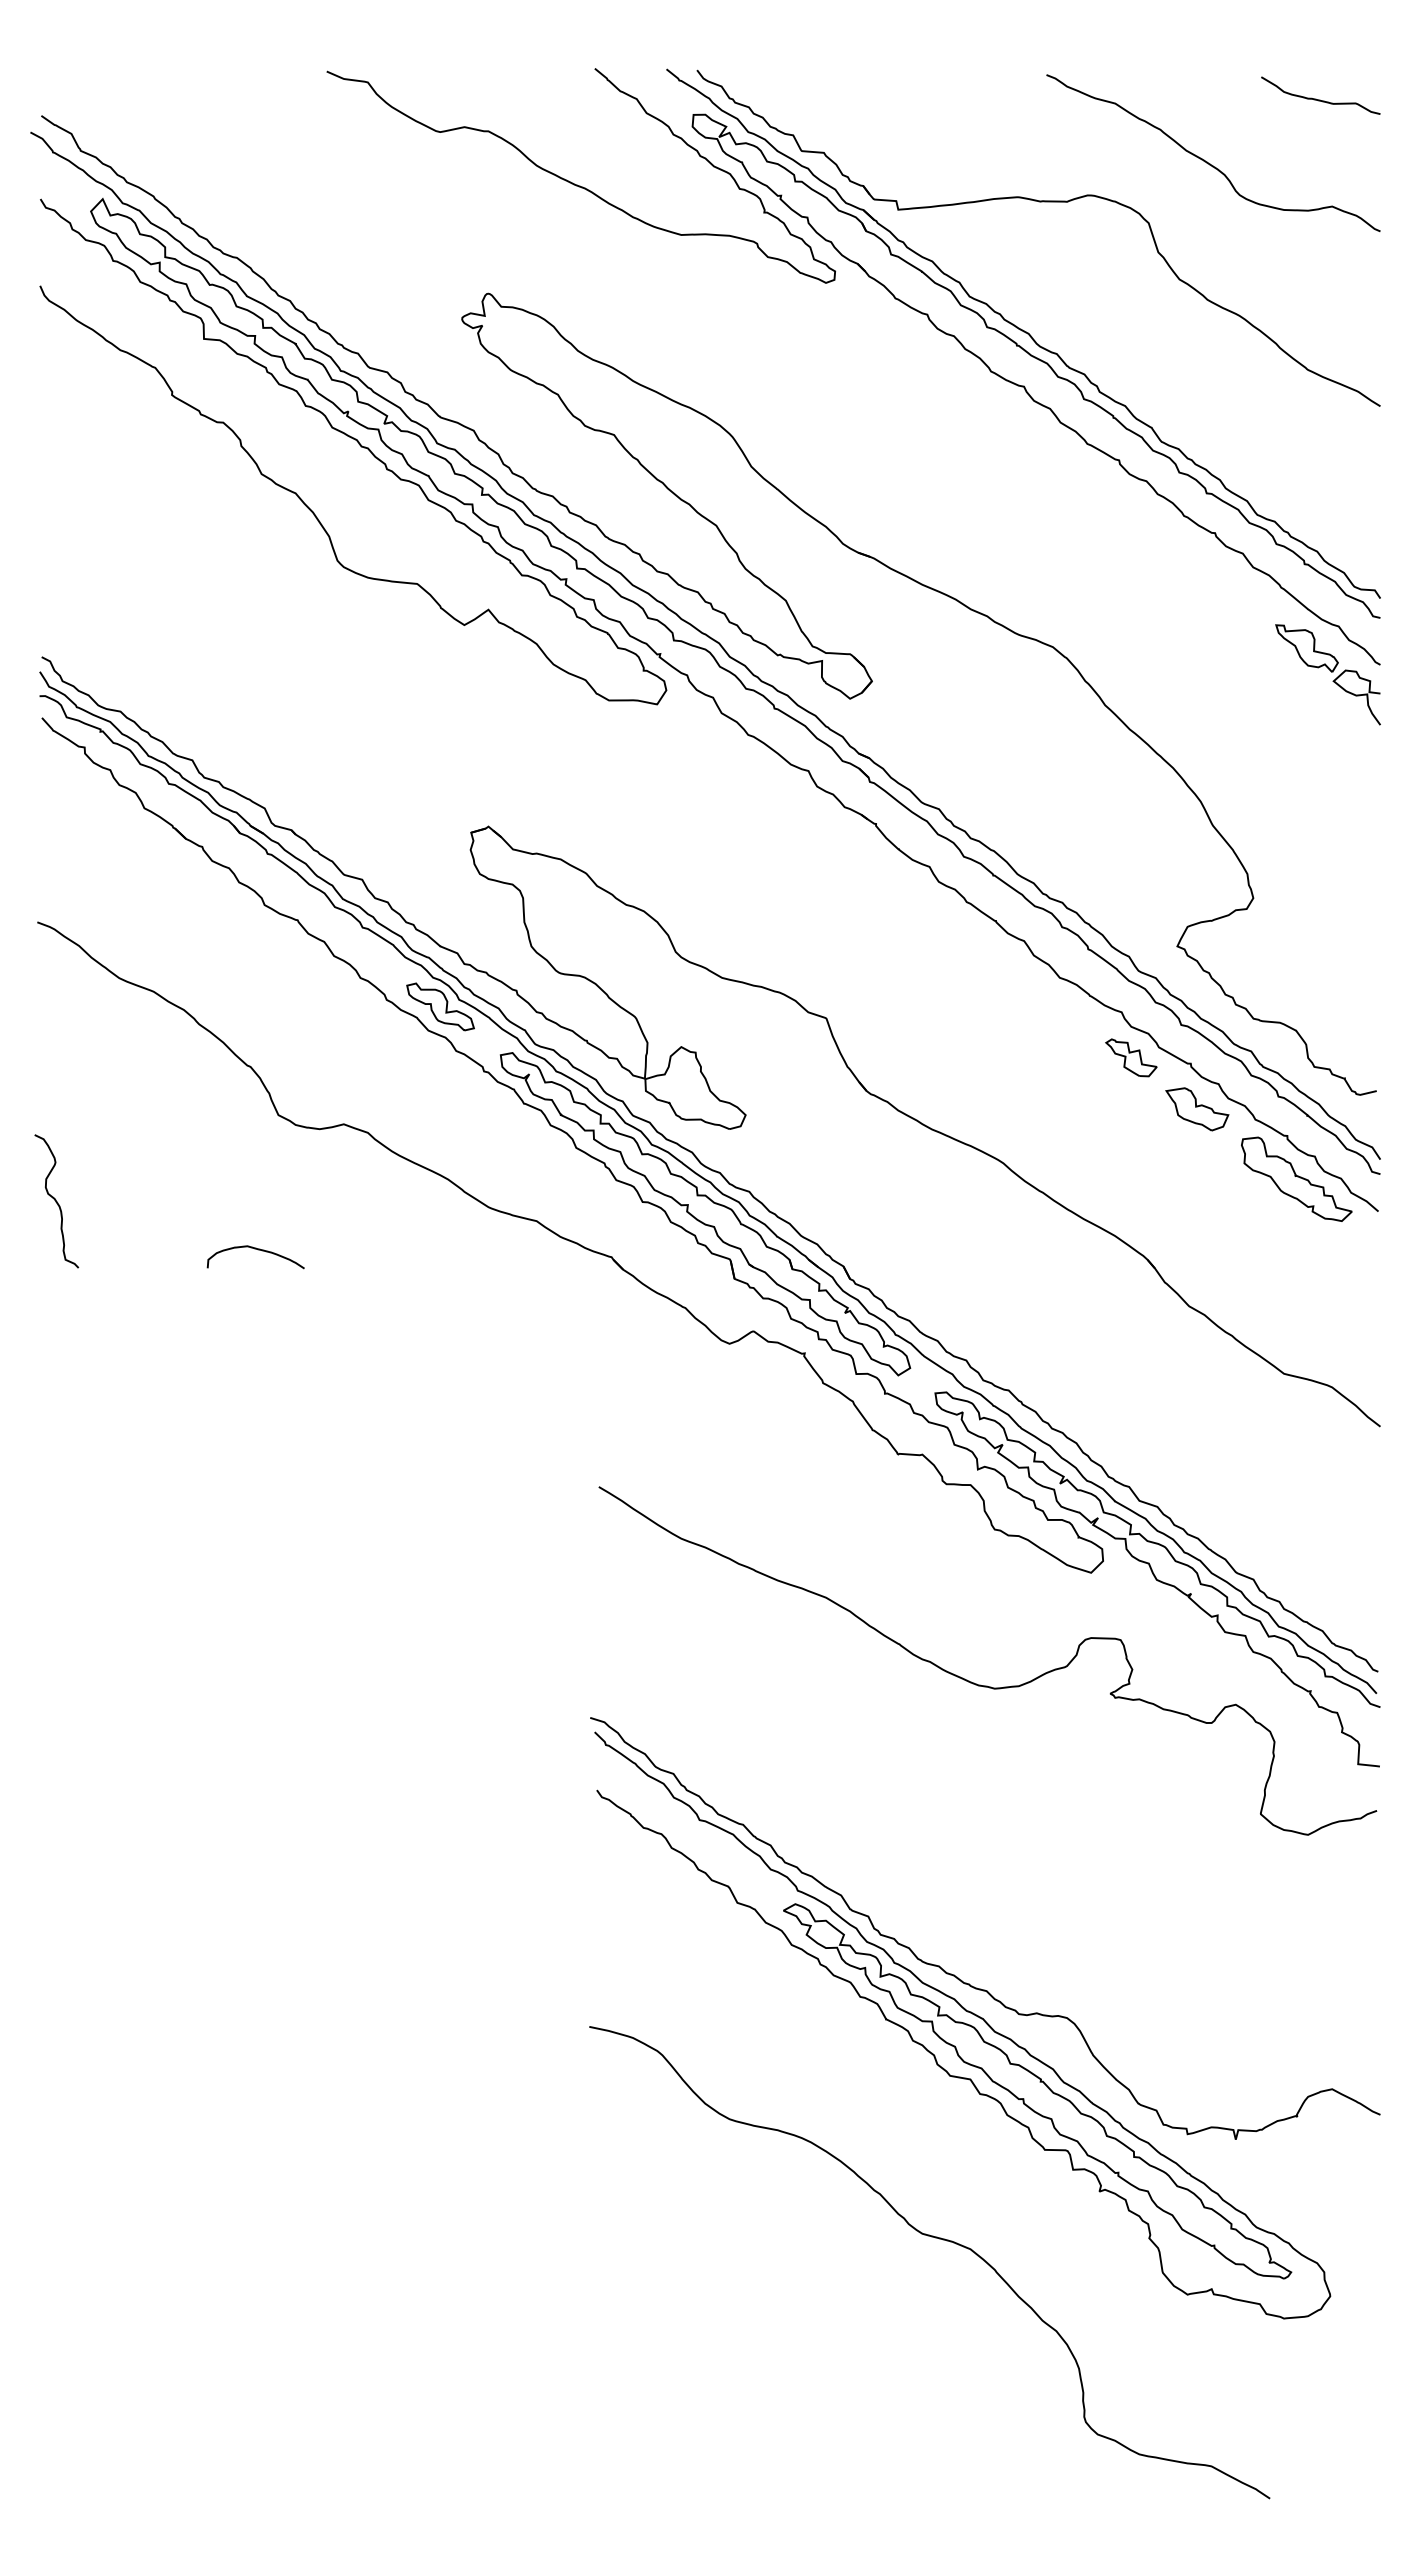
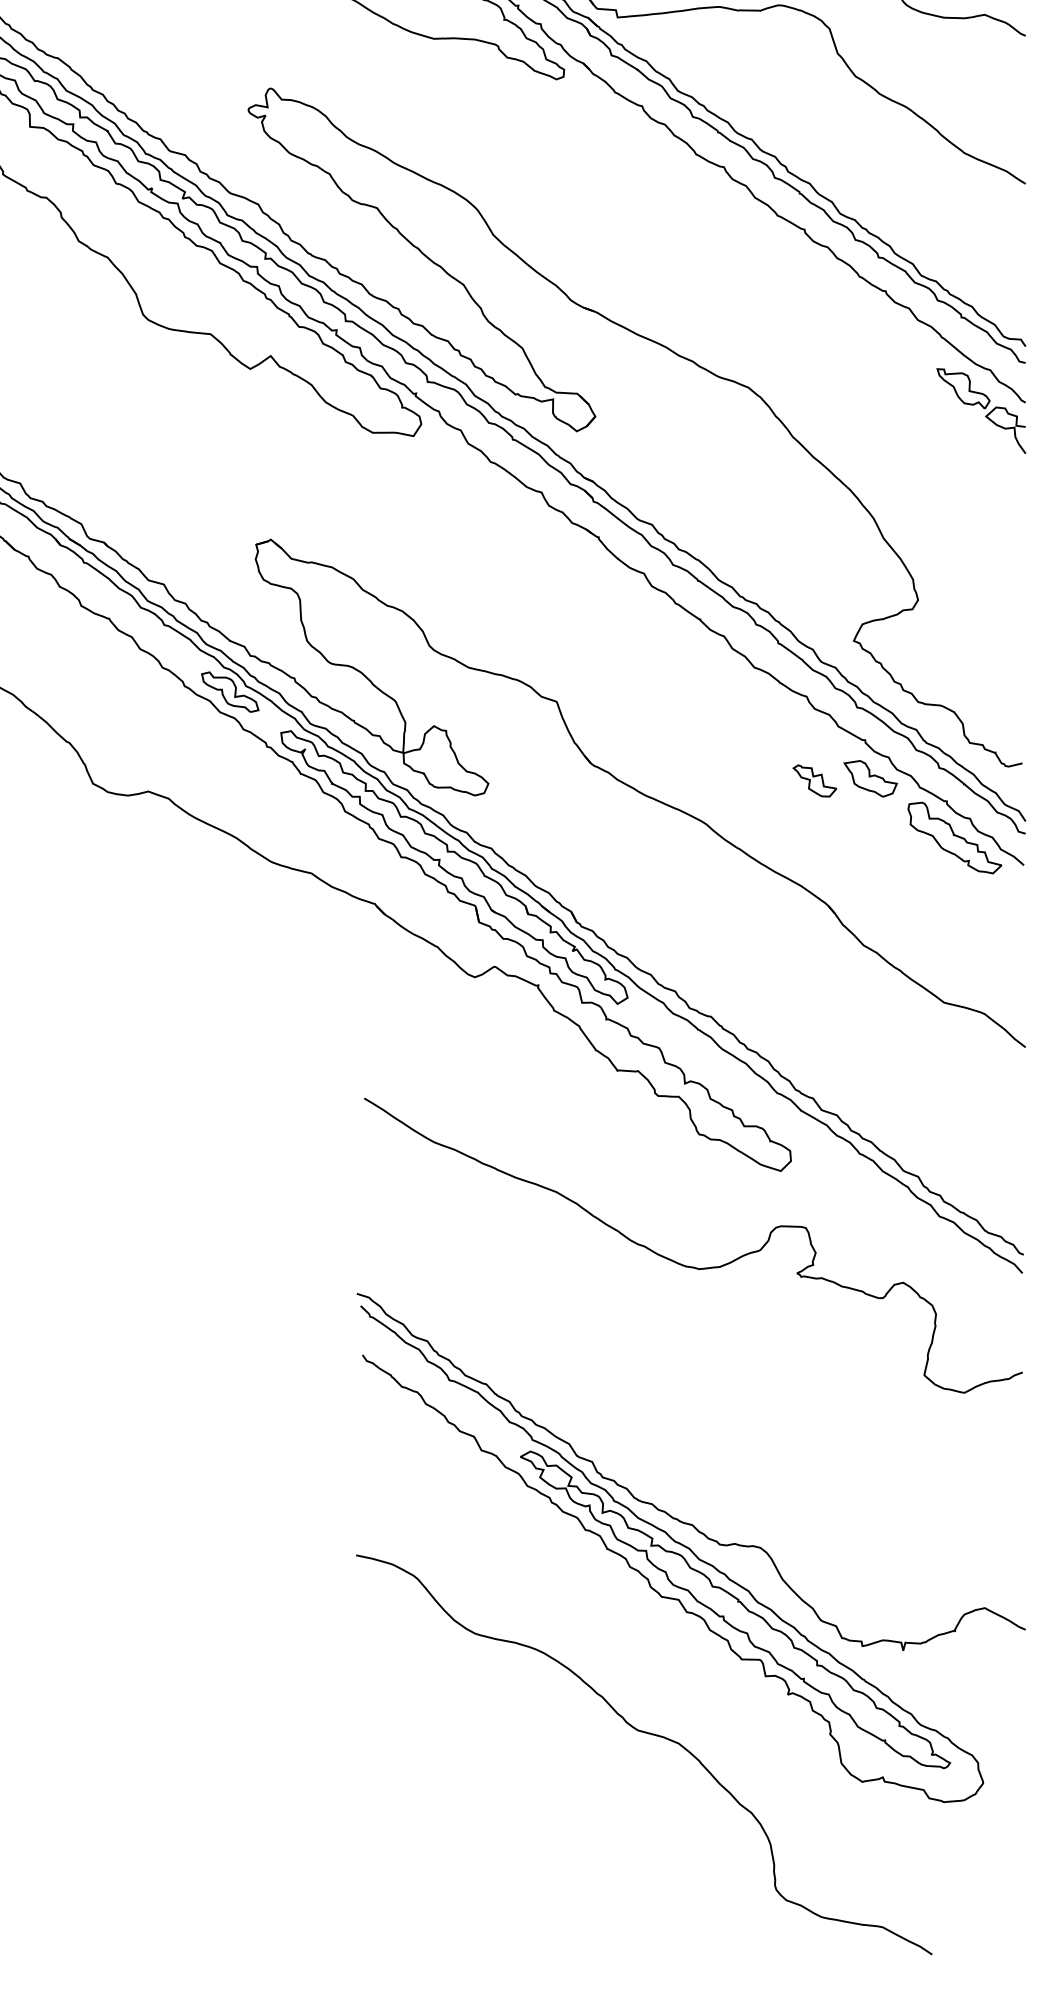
part: (1131, 1057) -> (814, 780), moved
curve: (258, 1250) -> (76, 898), removed
curve: (1157, 1579) -> (837, 1176), removed

